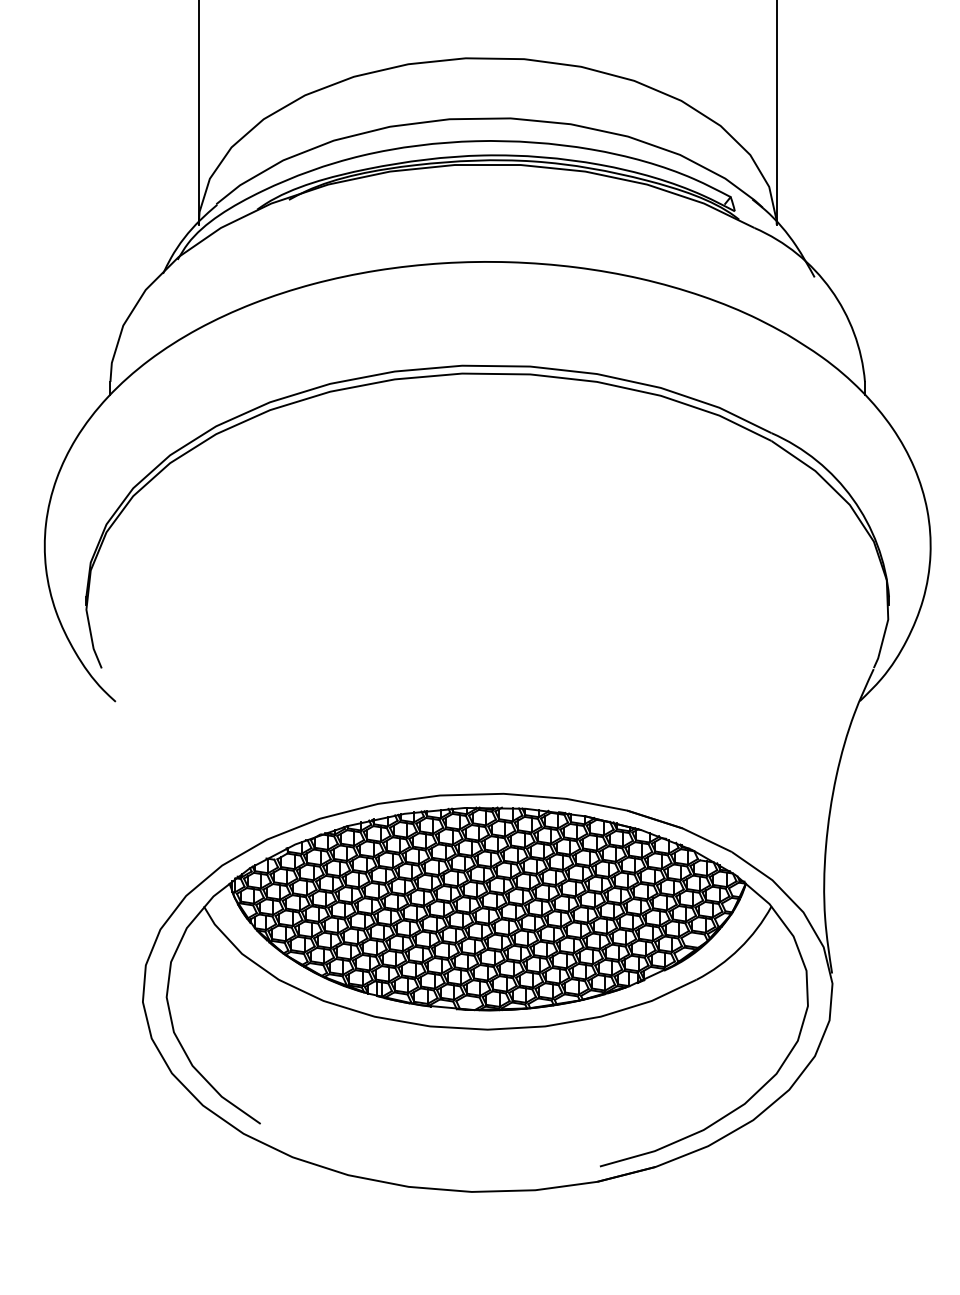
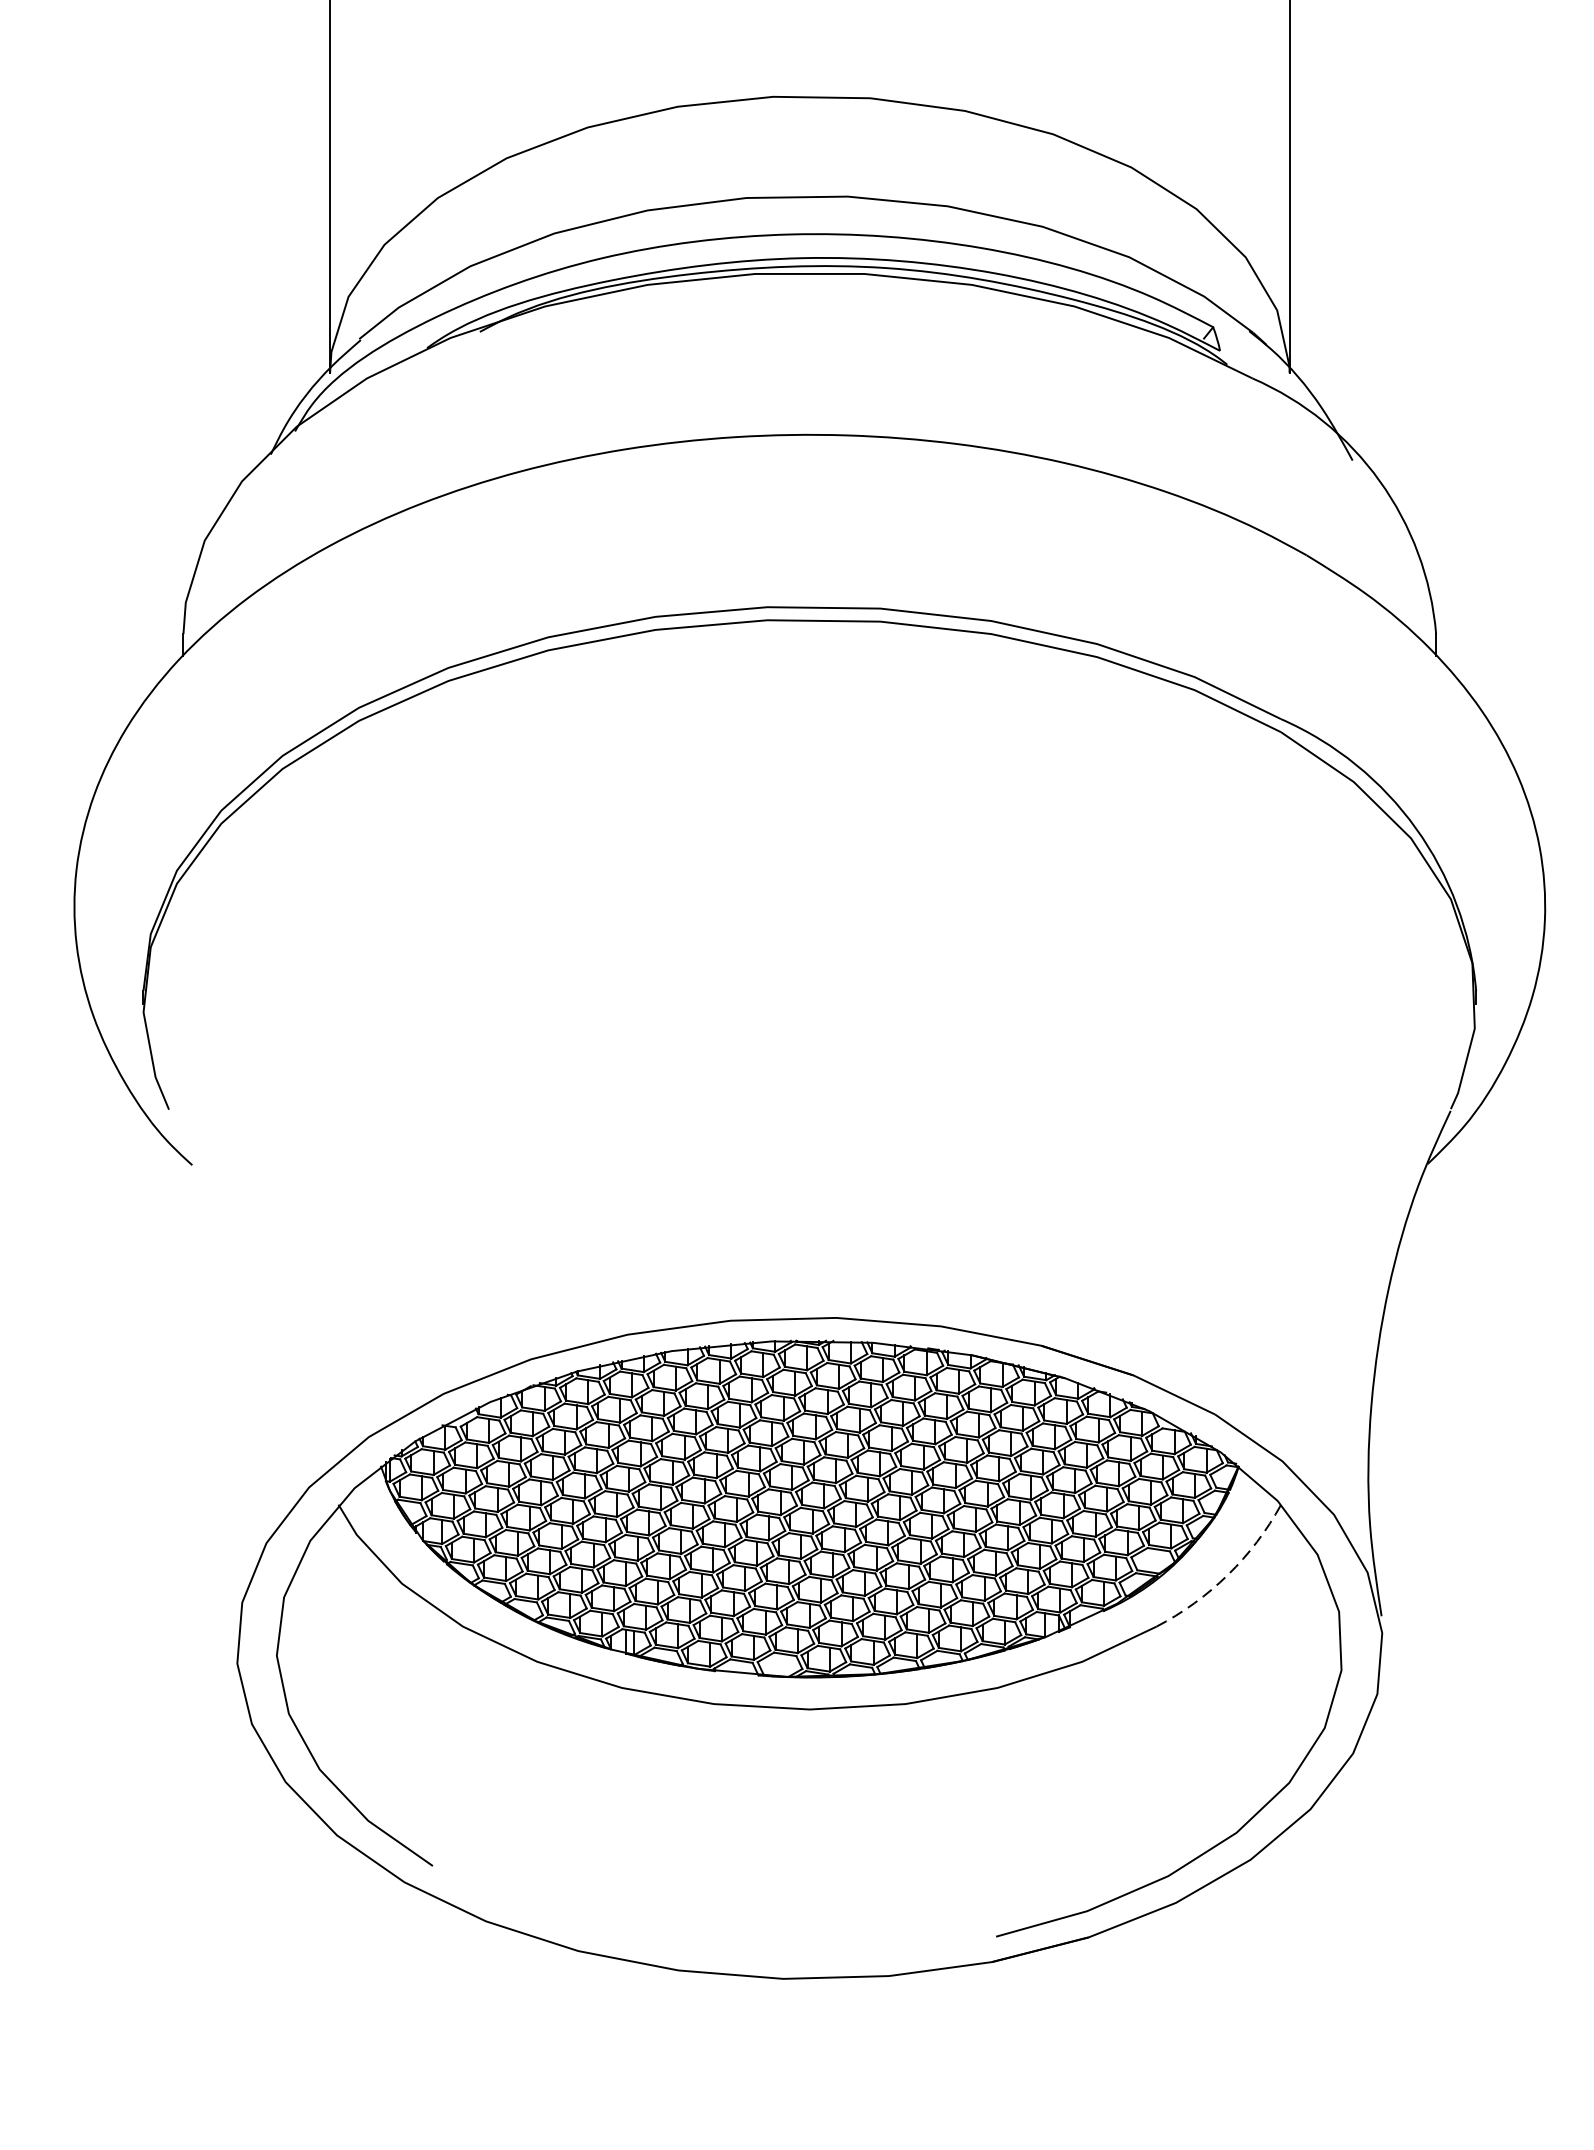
arc: (739, 948) -> (1227, 1574), solid -> dashed

